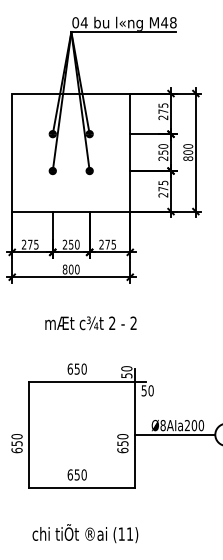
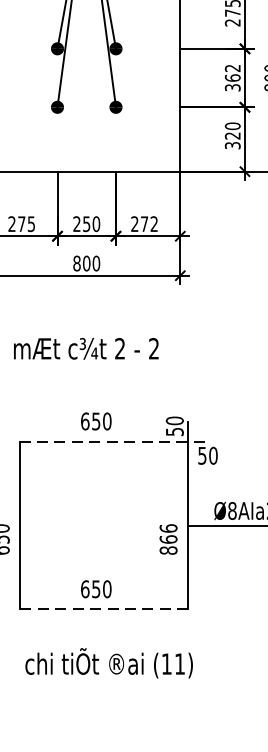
text: (163, 152) -> (233, 77), 250 -> 362
text: (163, 188) -> (233, 135), 275 -> 320
text: (113, 244) -> (153, 223), 275 -> 272
text: (90, 323) -> (85, 349), moved
line: (87, 381) -> (112, 441), solid -> dashed
text: (122, 443) -> (168, 539), 650 -> 866
line: (82, 487) -> (104, 609), solid -> dashed
text: (85, 533) -> (109, 663), moved

